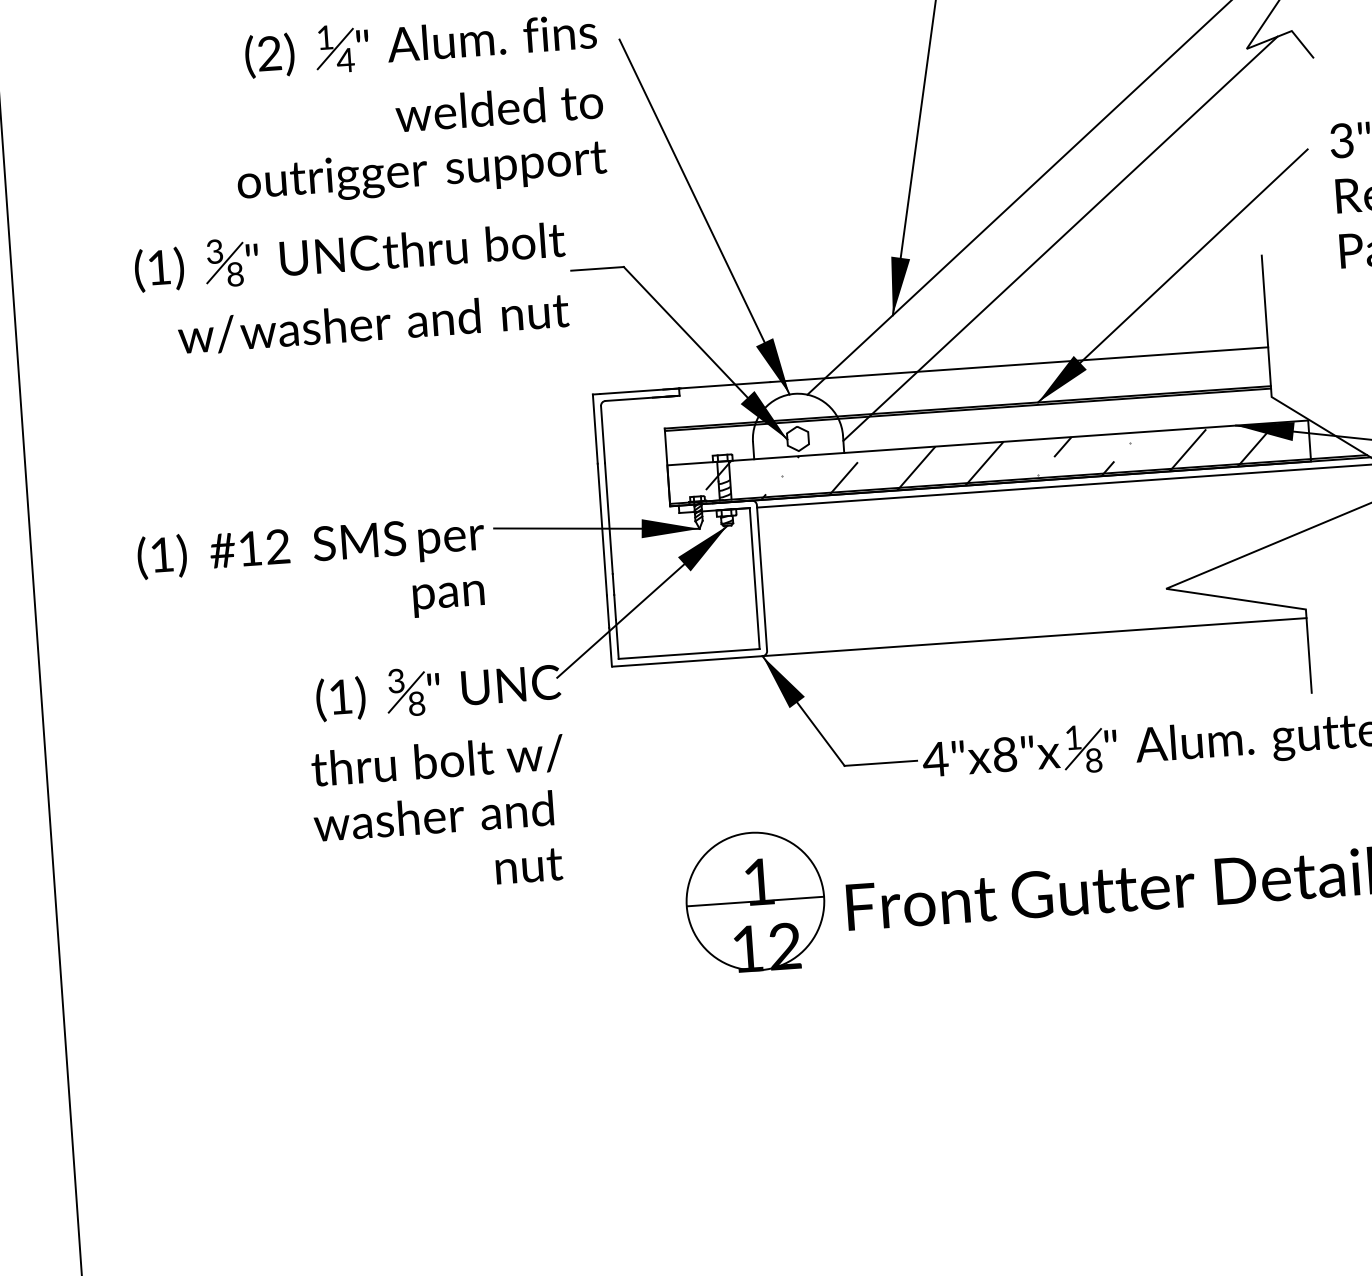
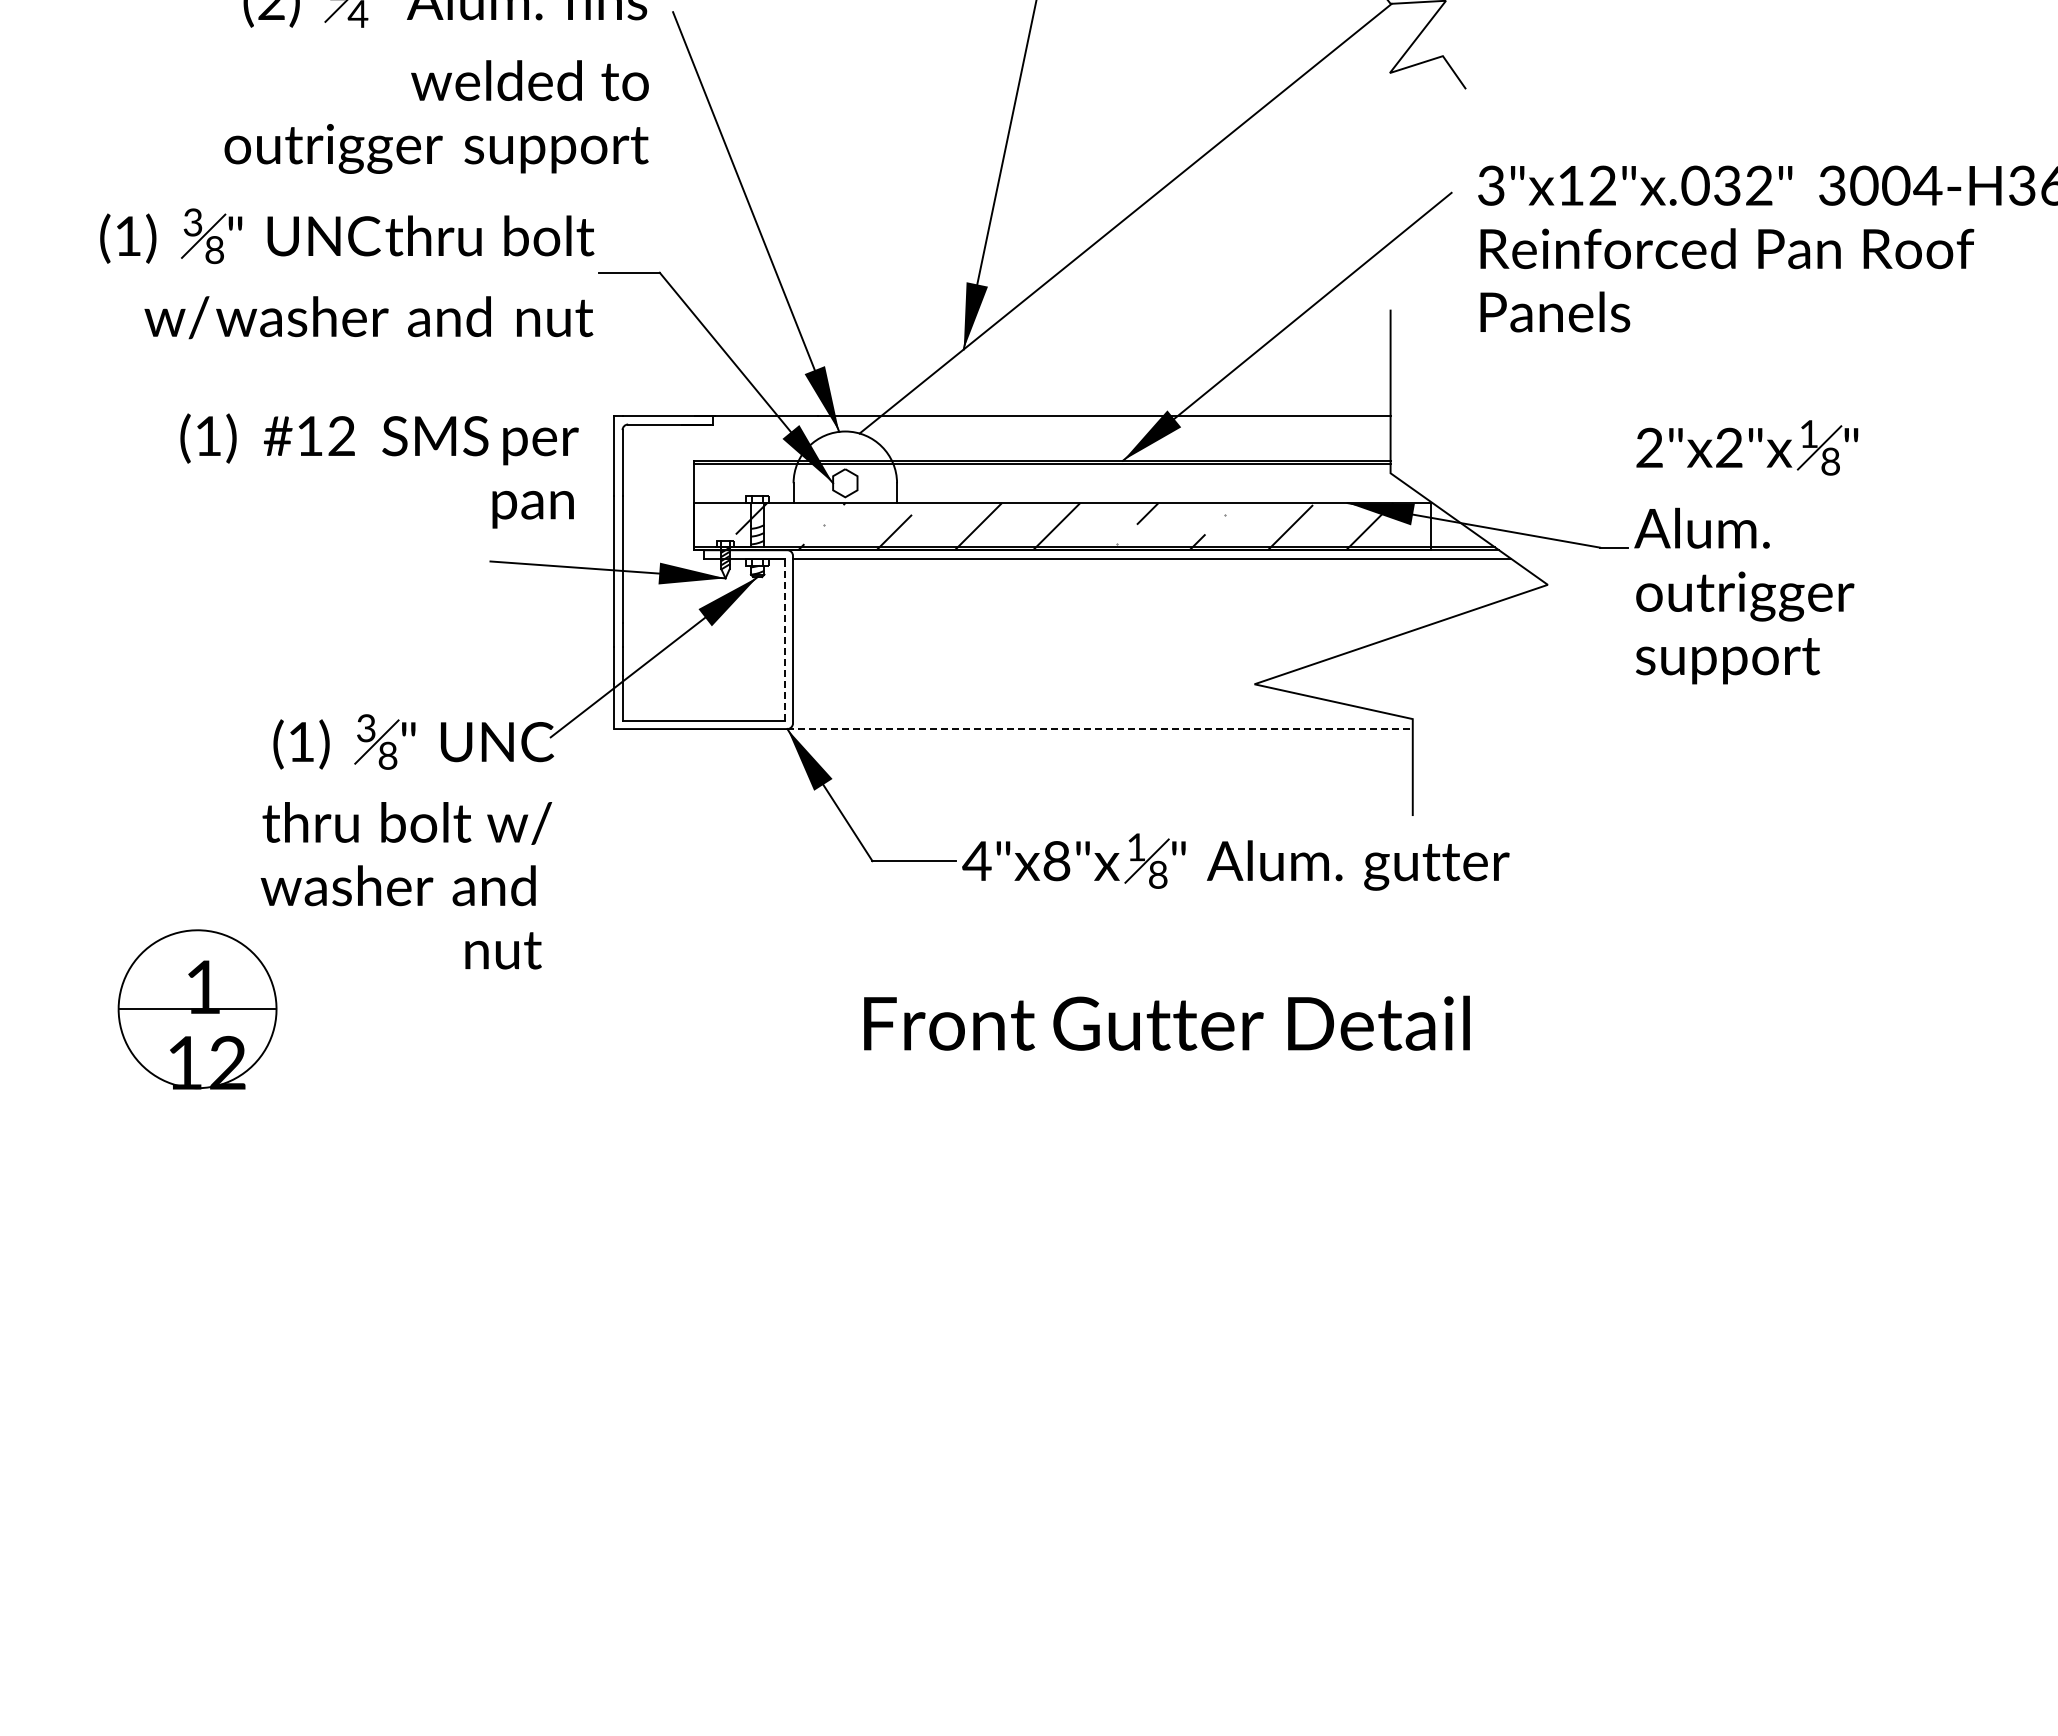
line: (1060, 238) -> (1161, 275), removed
text: (312, 574) -> (379, 470), moved
line: (754, 578) -> (784, 639), solid -> dashed
line: (1034, 637) -> (1100, 729), solid -> dashed
part: (755, 901) -> (197, 1009), moved

